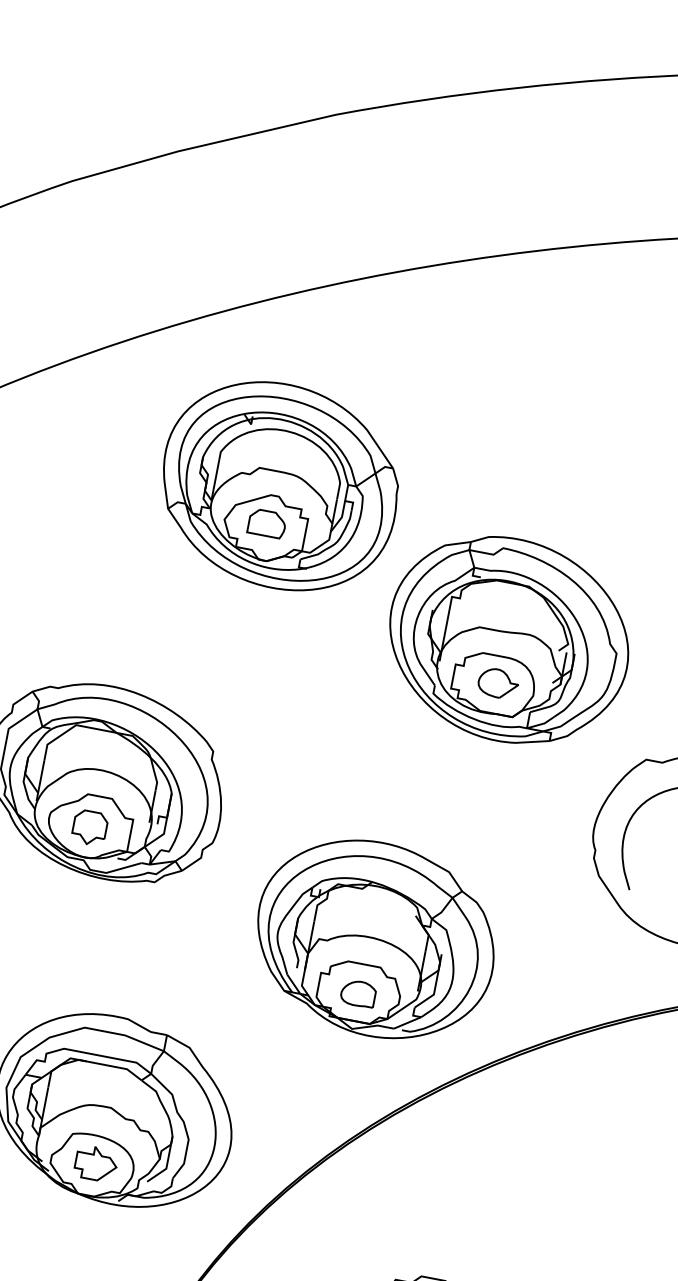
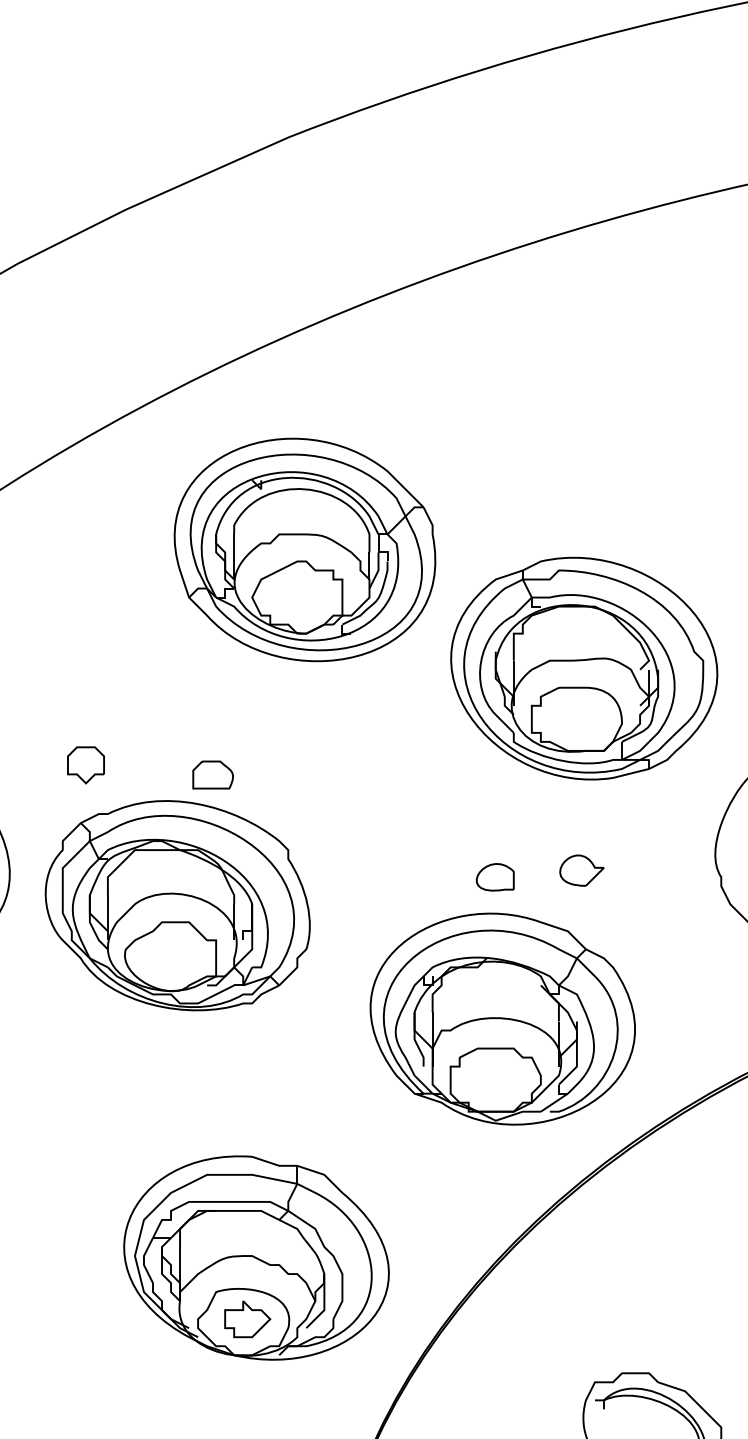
part: (266, 523) -> (212, 774), moved
part: (498, 683) -> (581, 870), moved
part: (89, 828) -> (85, 765), moved
part: (357, 993) -> (494, 877), moved

